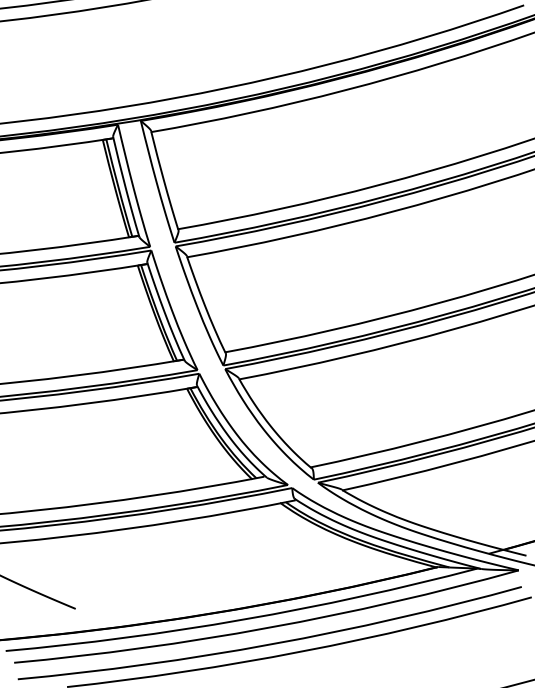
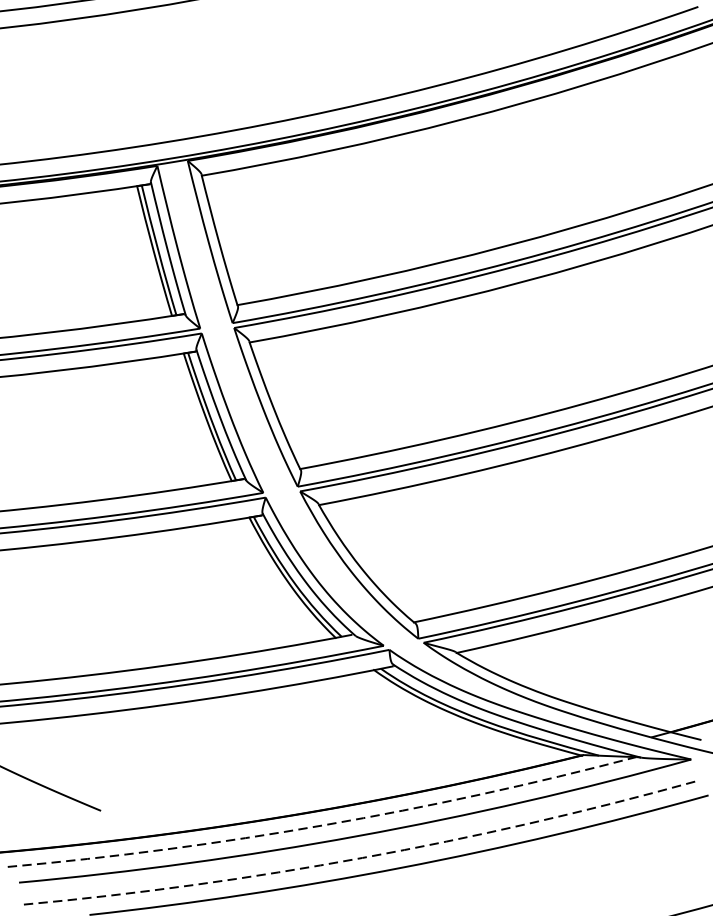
arc: (243, 619) -> (324, 824), solid -> dashed
arc: (271, 644) -> (361, 858), solid -> dashed

